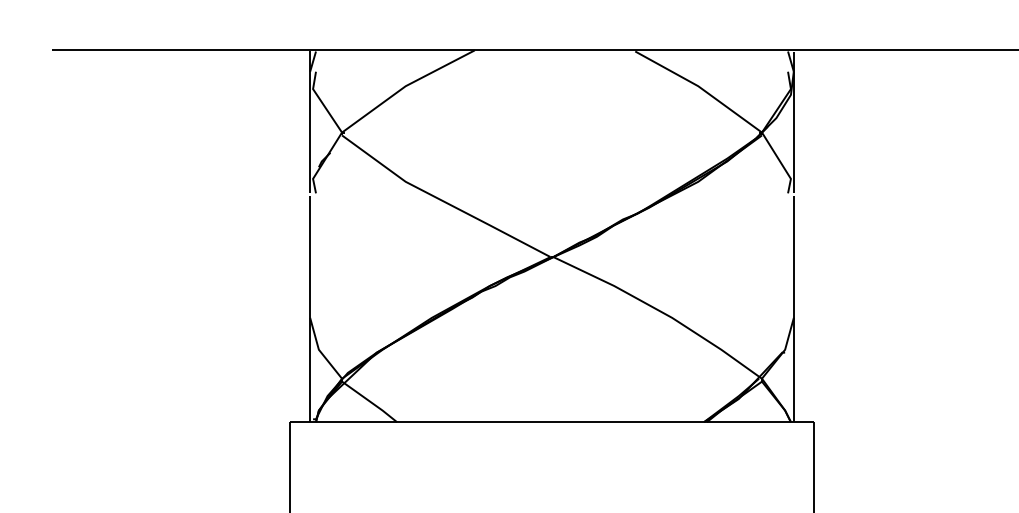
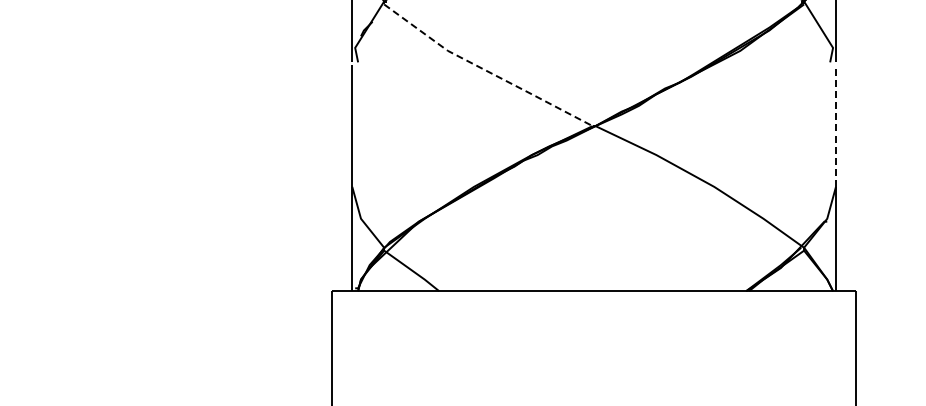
line: (443, 201) -> (485, 70), solid -> dashed
line: (793, 257) -> (835, 126), solid -> dashed

